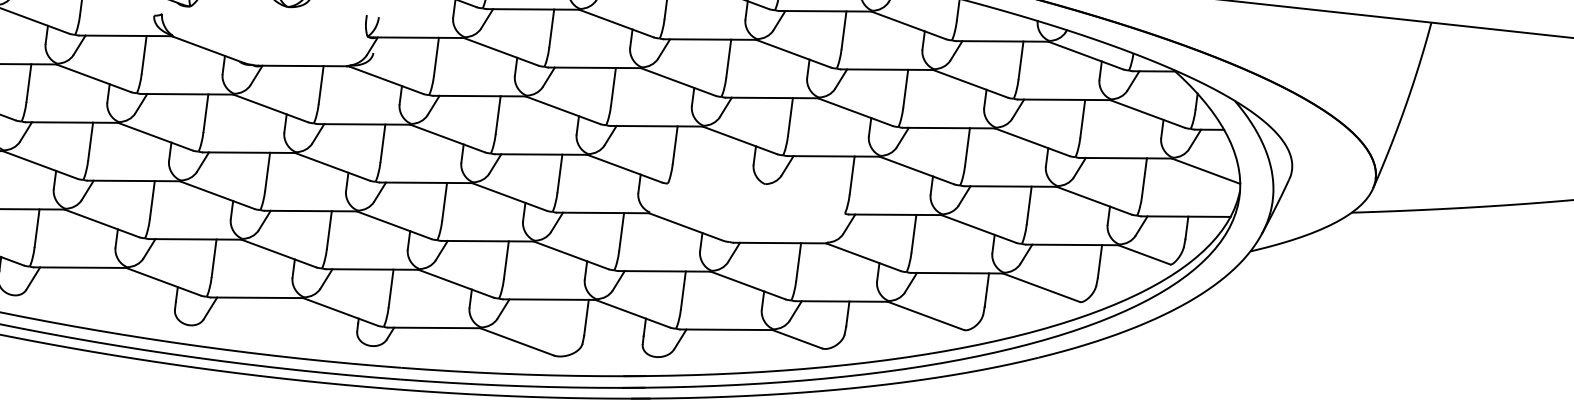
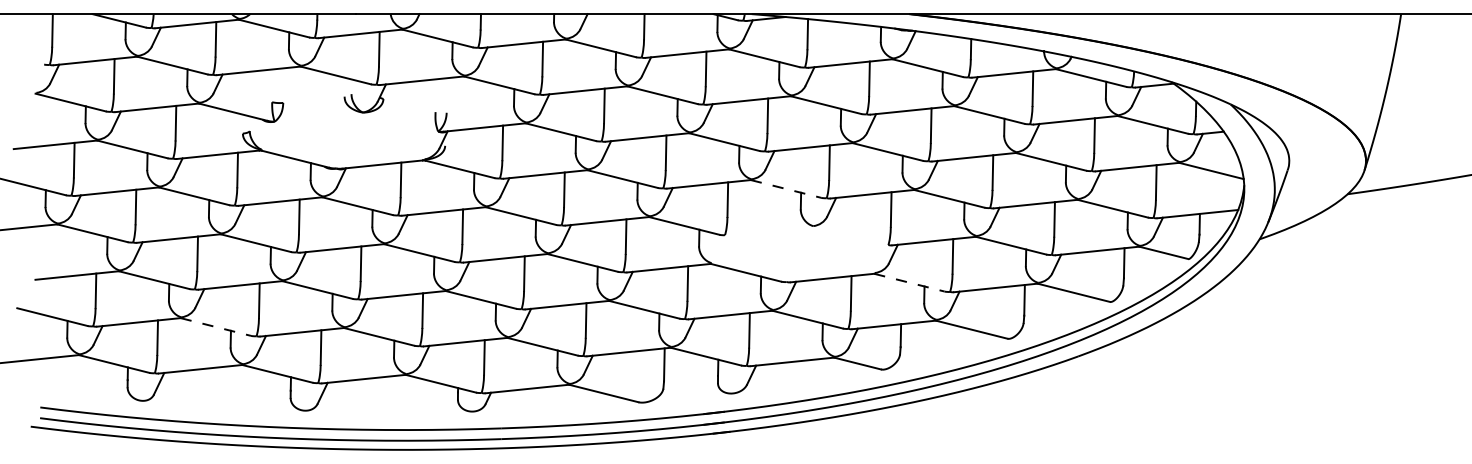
line: (740, 141) -> (786, 189), solid -> dashed
line: (102, 224) -> (216, 327), solid -> dashed
line: (863, 257) -> (909, 282), solid -> dashed

